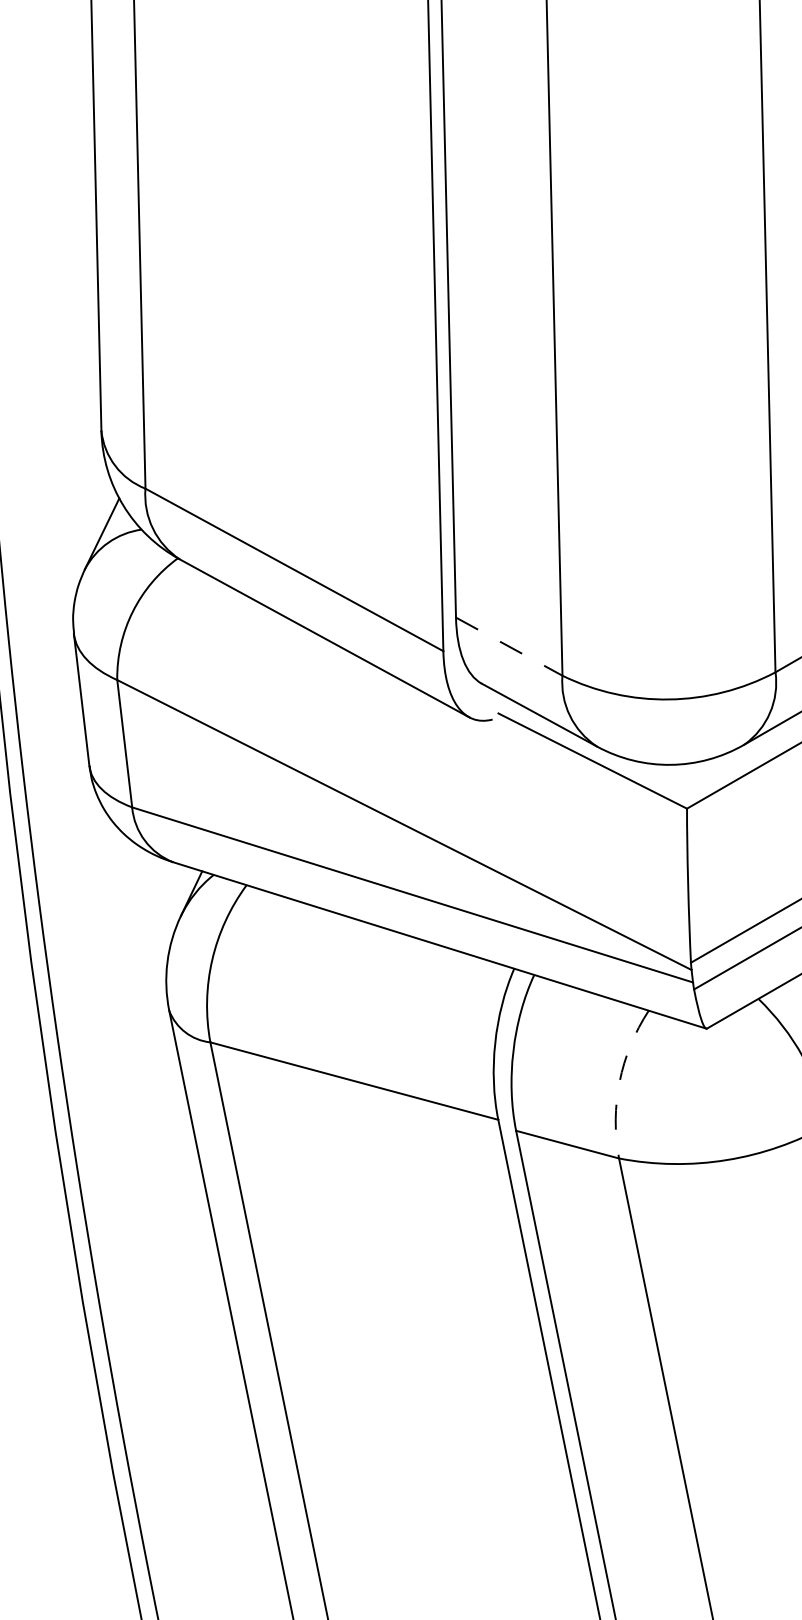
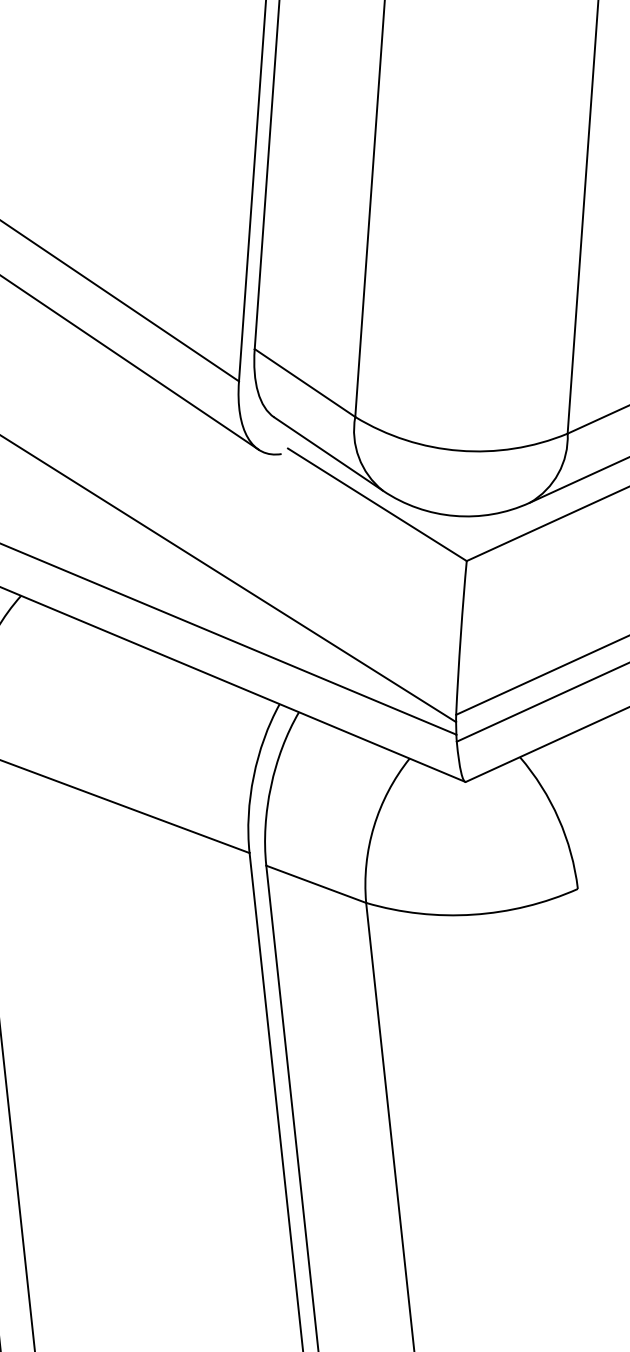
line: (509, 646) -> (305, 382), dashed -> solid
arc: (619, 1081) -> (373, 826), dashed -> solid

